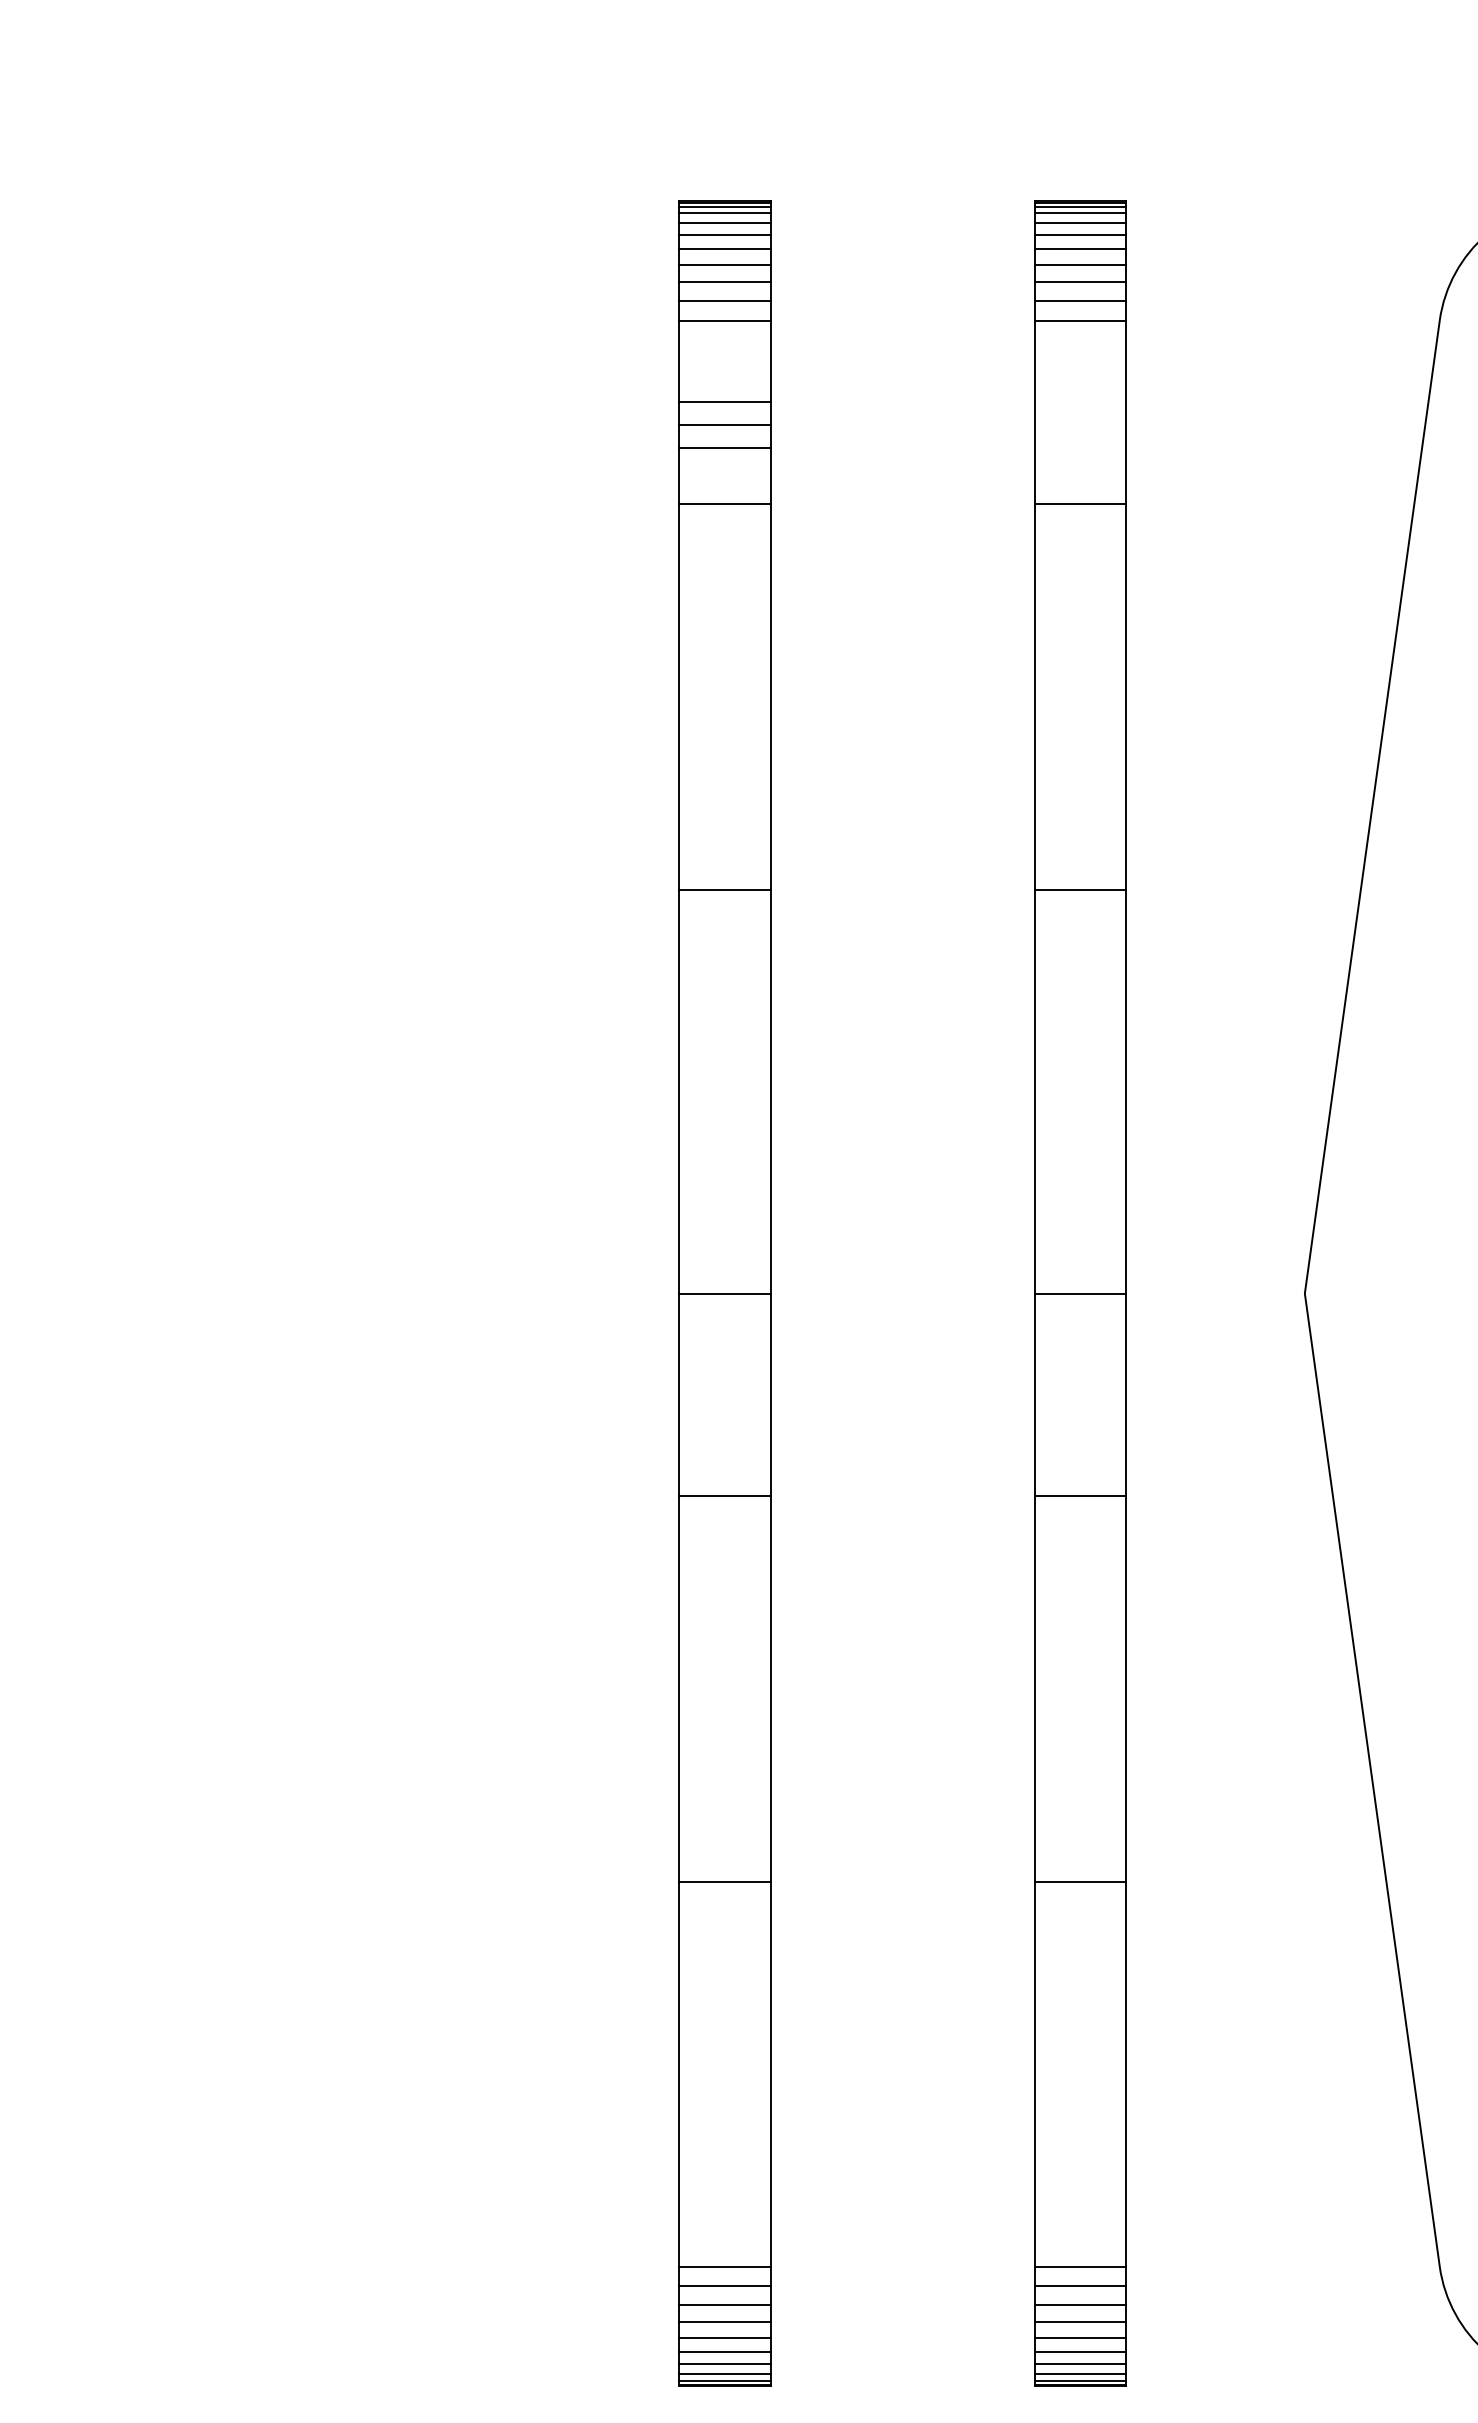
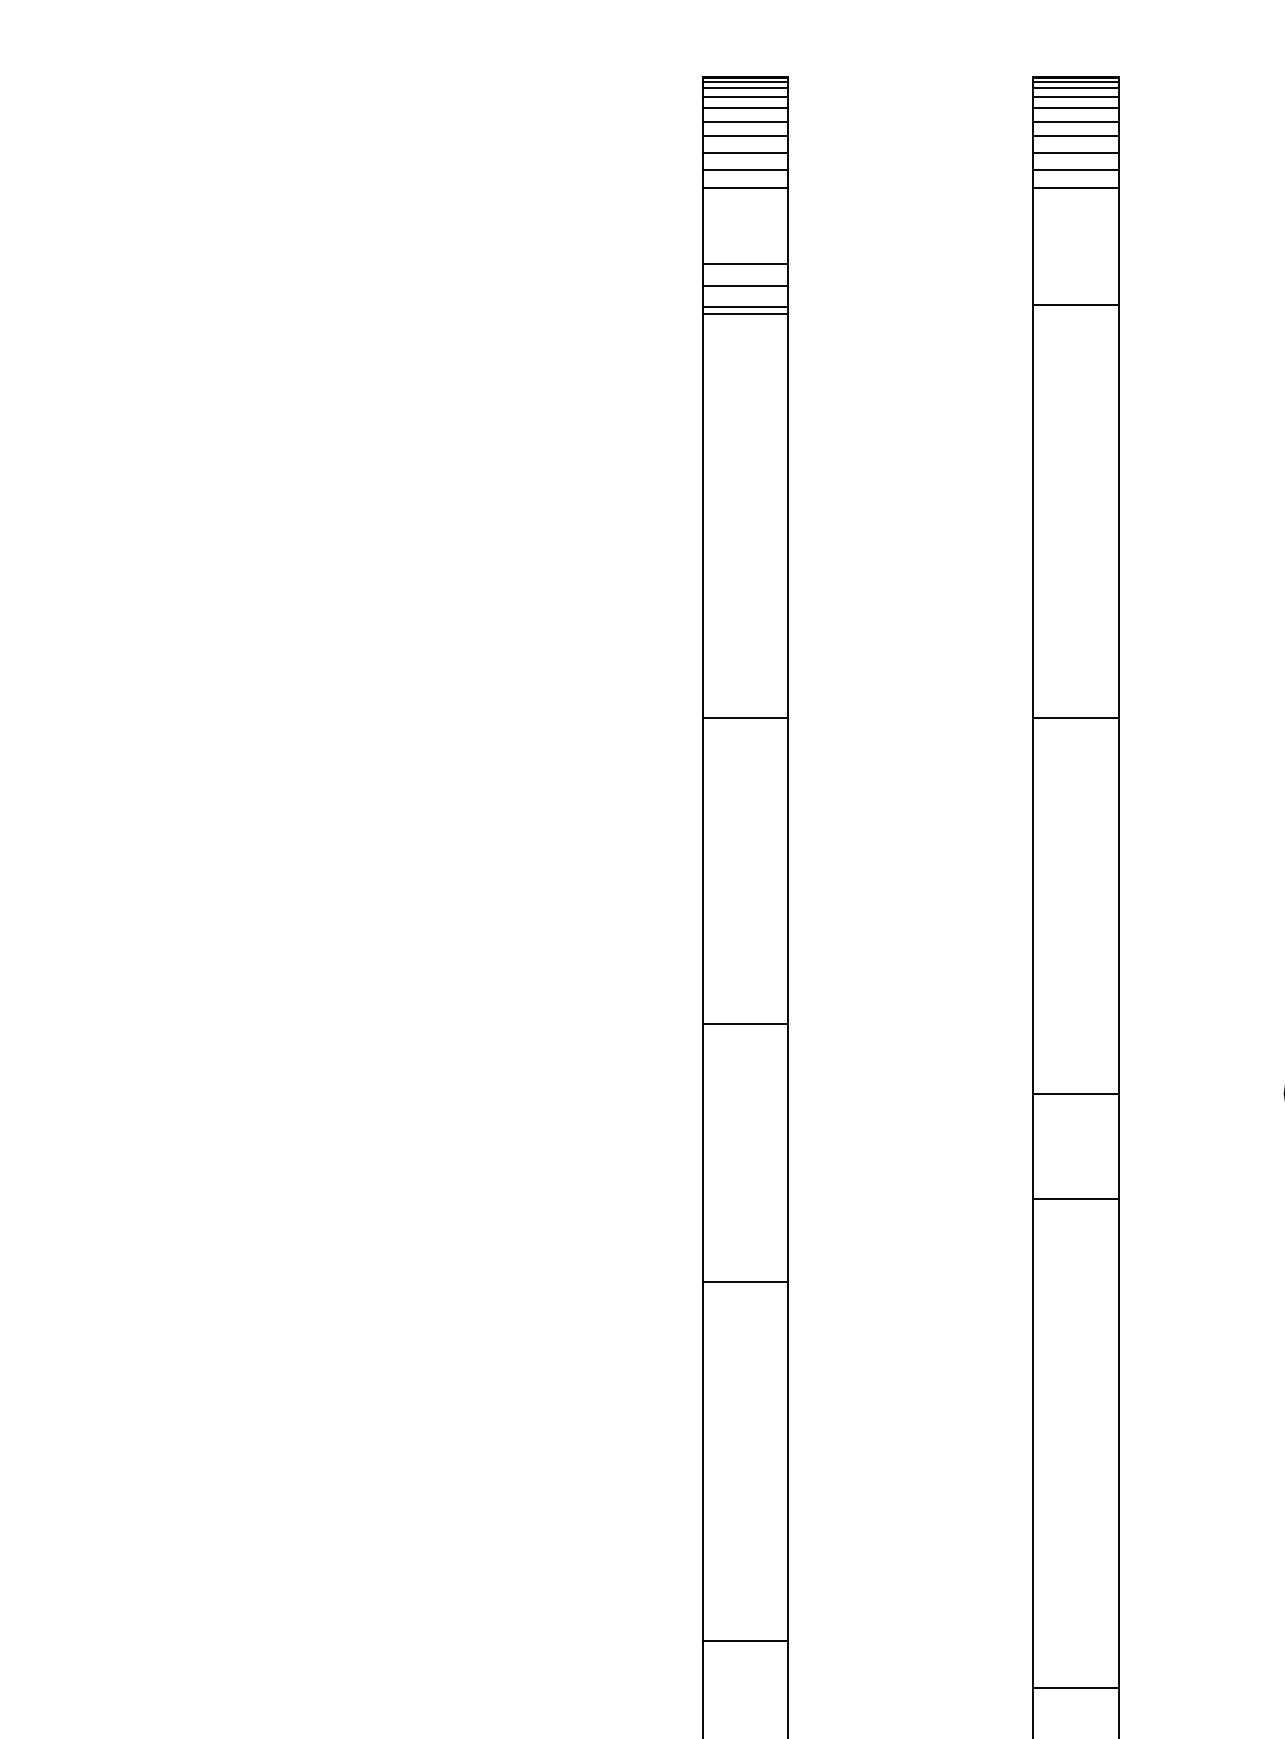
line: (724, 503) -> (744, 313), moved
line: (1080, 503) -> (1075, 304), moved
line: (724, 1293) -> (744, 1023), moved
line: (1080, 1495) -> (1075, 1198), moved
line: (1080, 1881) -> (1075, 1688), moved

